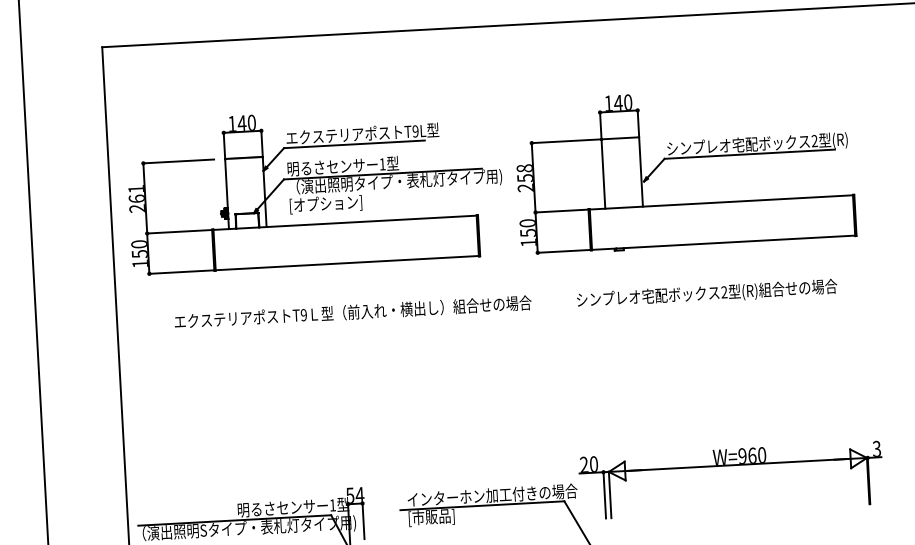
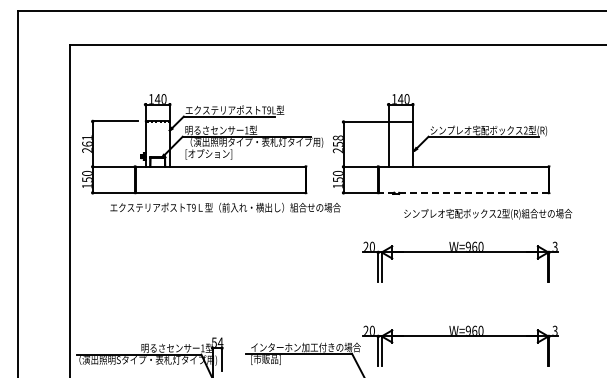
line: (723, 242) -> (463, 192), solid -> dashed
text: (707, 292) -> (488, 213), moved
text: (352, 311) -> (225, 207), moved
part: (723, 335) -> (460, 252), added

